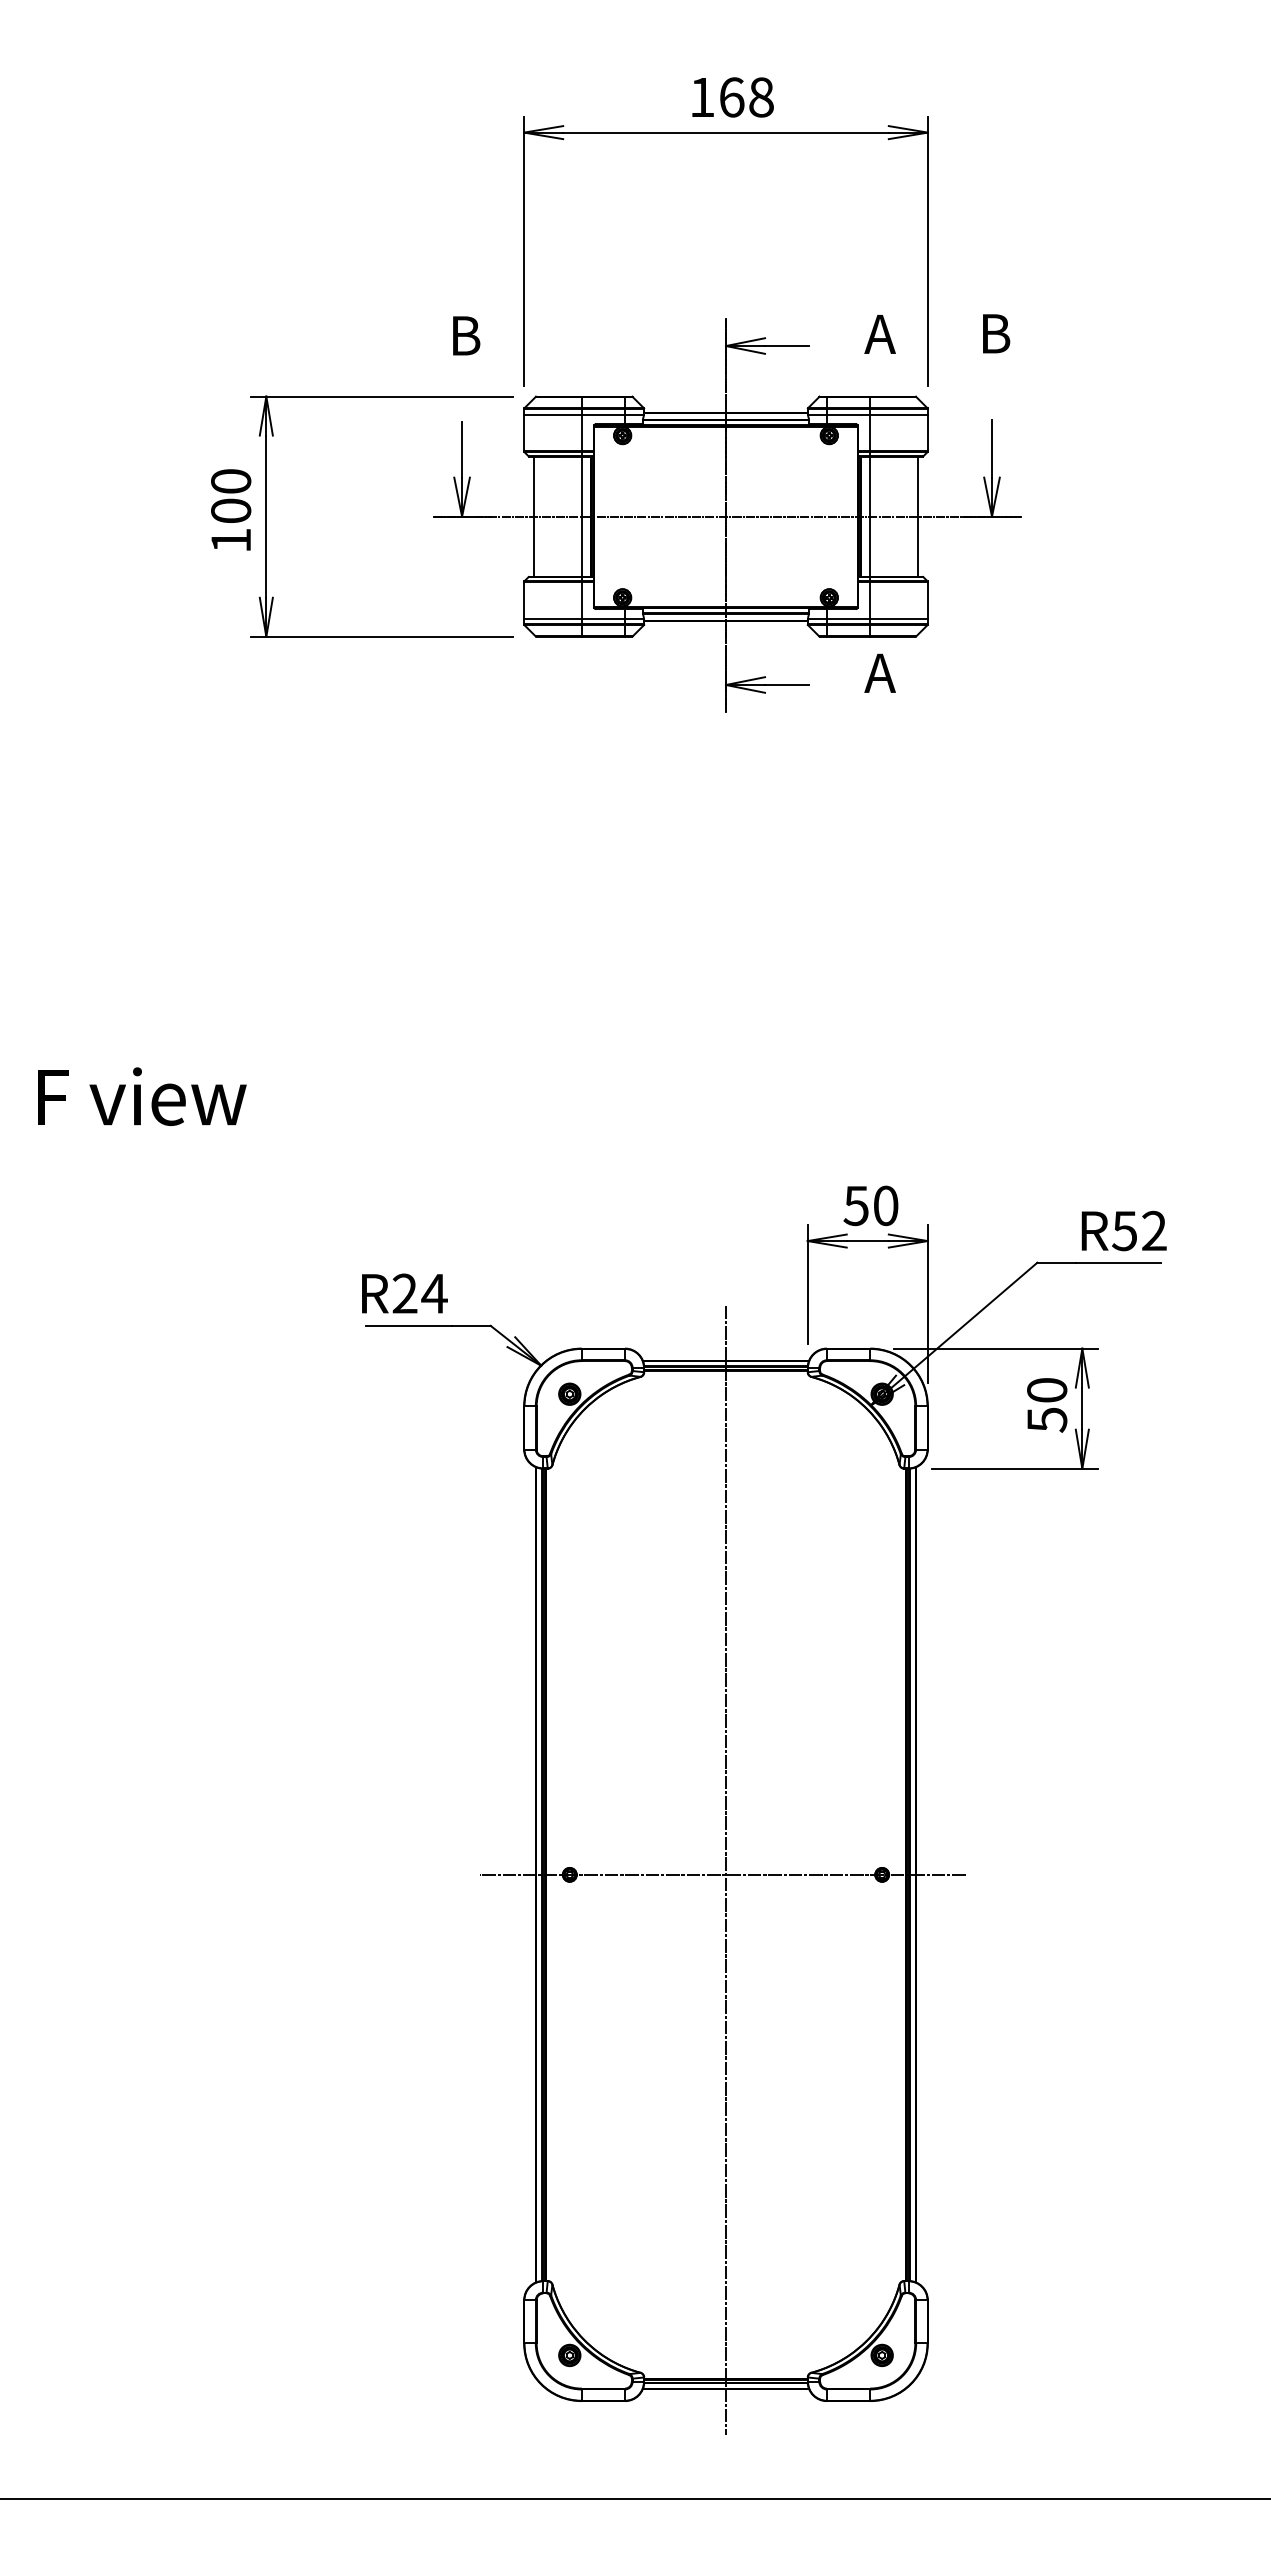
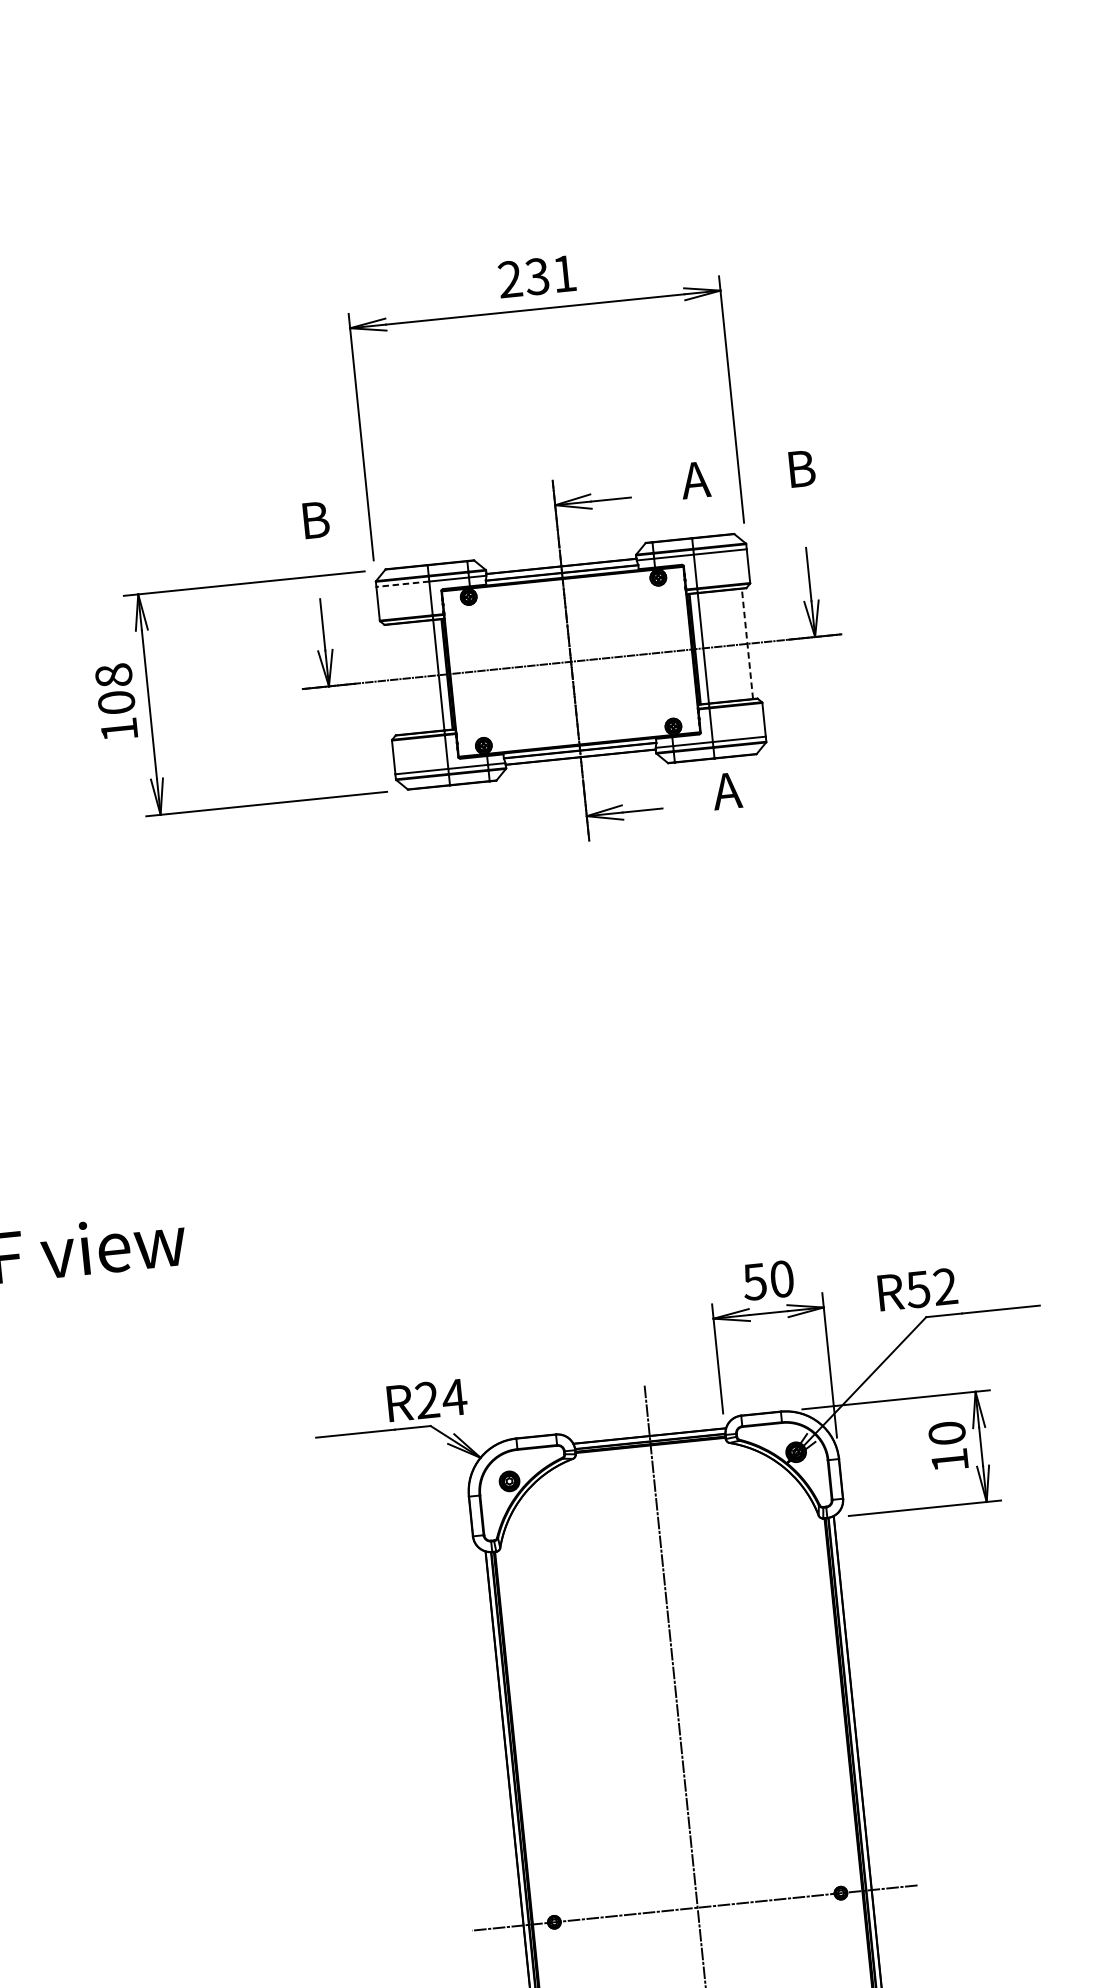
text: (731, 97) -> (537, 276), 168 -> 231
line: (552, 414) -> (402, 584), solid -> dashed
text: (231, 481) -> (114, 675), 100 -> 108
line: (533, 516) -> (394, 679), removed
line: (918, 516) -> (747, 643), solid -> dashed
text: (1123, 1230) -> (917, 1289), moved
text: (404, 1293) -> (426, 1400), moved
text: (1047, 1419) -> (950, 1460), 50 -> 10

